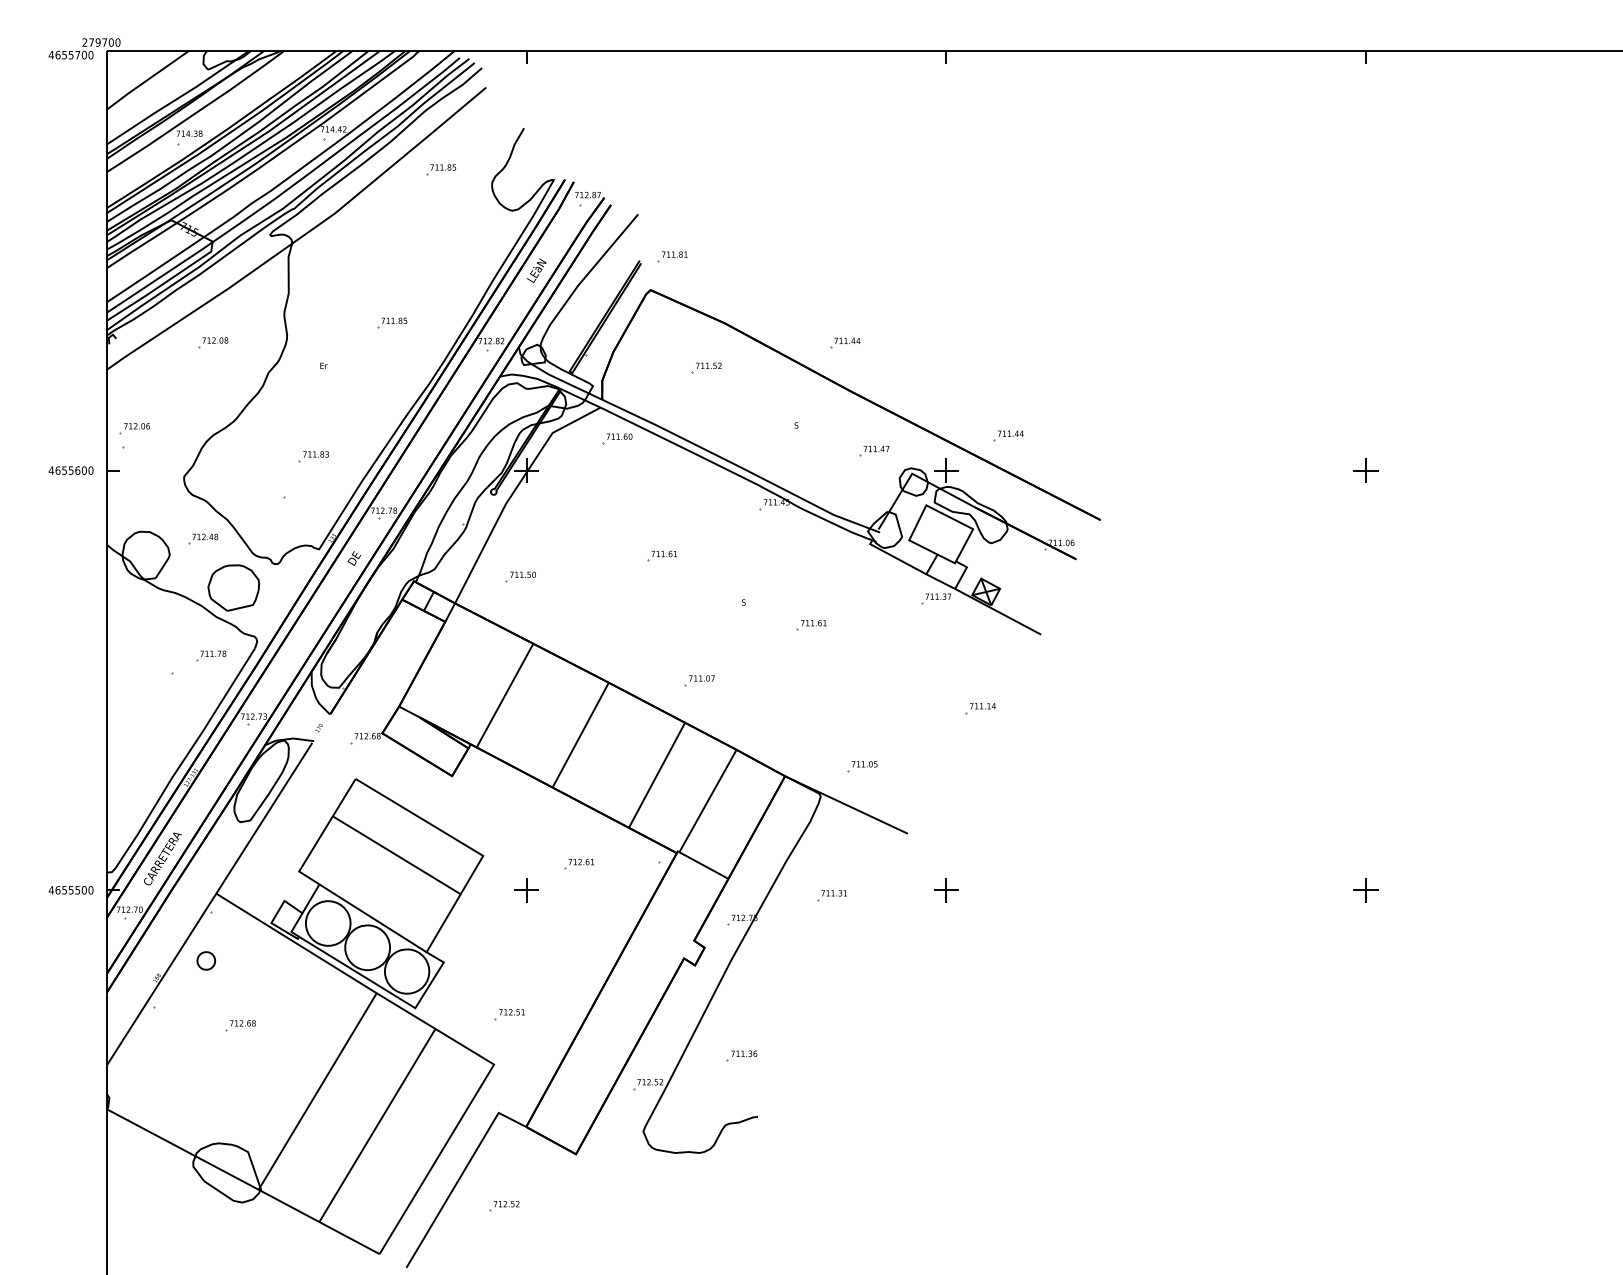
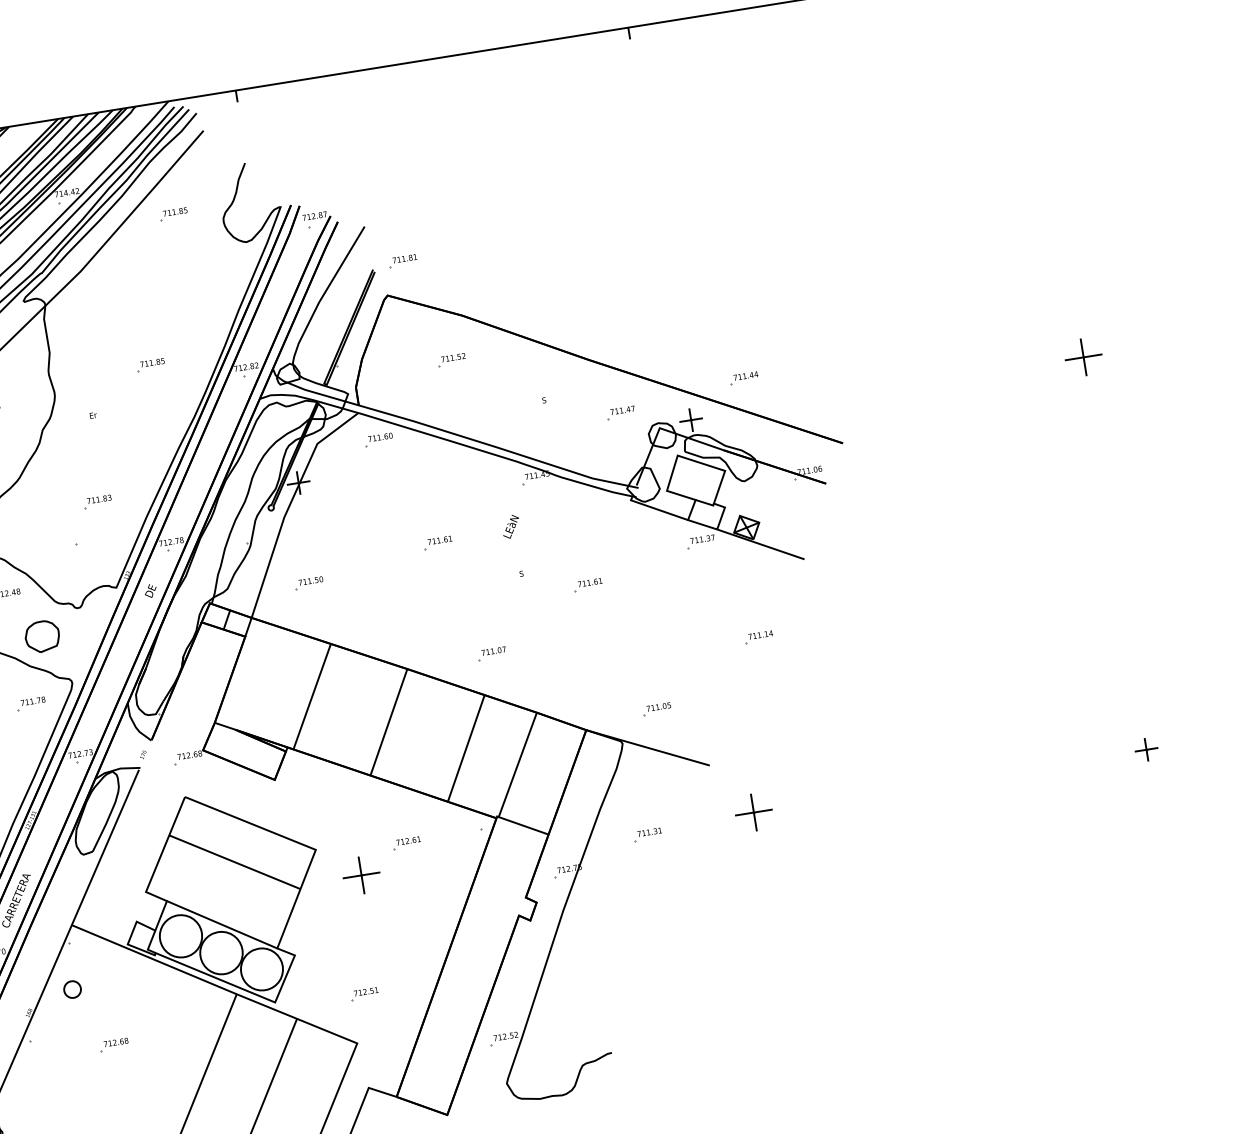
text: (536, 270) -> (510, 526), moved
part: (845, 342) -> (577, 315), removed
part: (1365, 470) -> (1083, 357), size x1.6
part: (233, 587) -> (42, 636), size x0.7
part: (526, 890) -> (361, 875), size x1.6
part: (946, 890) -> (754, 812), size x1.6
part: (741, 1055) -> (587, 997), removed

